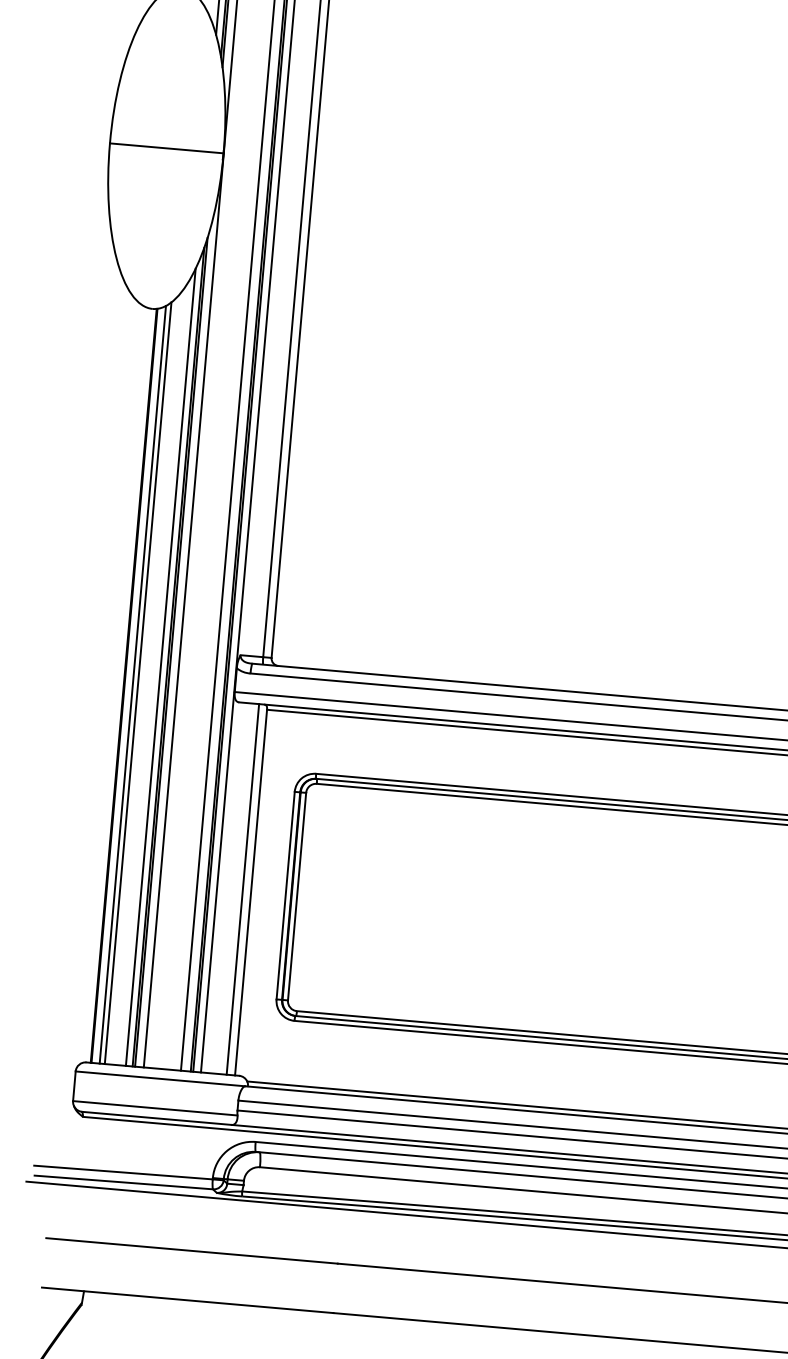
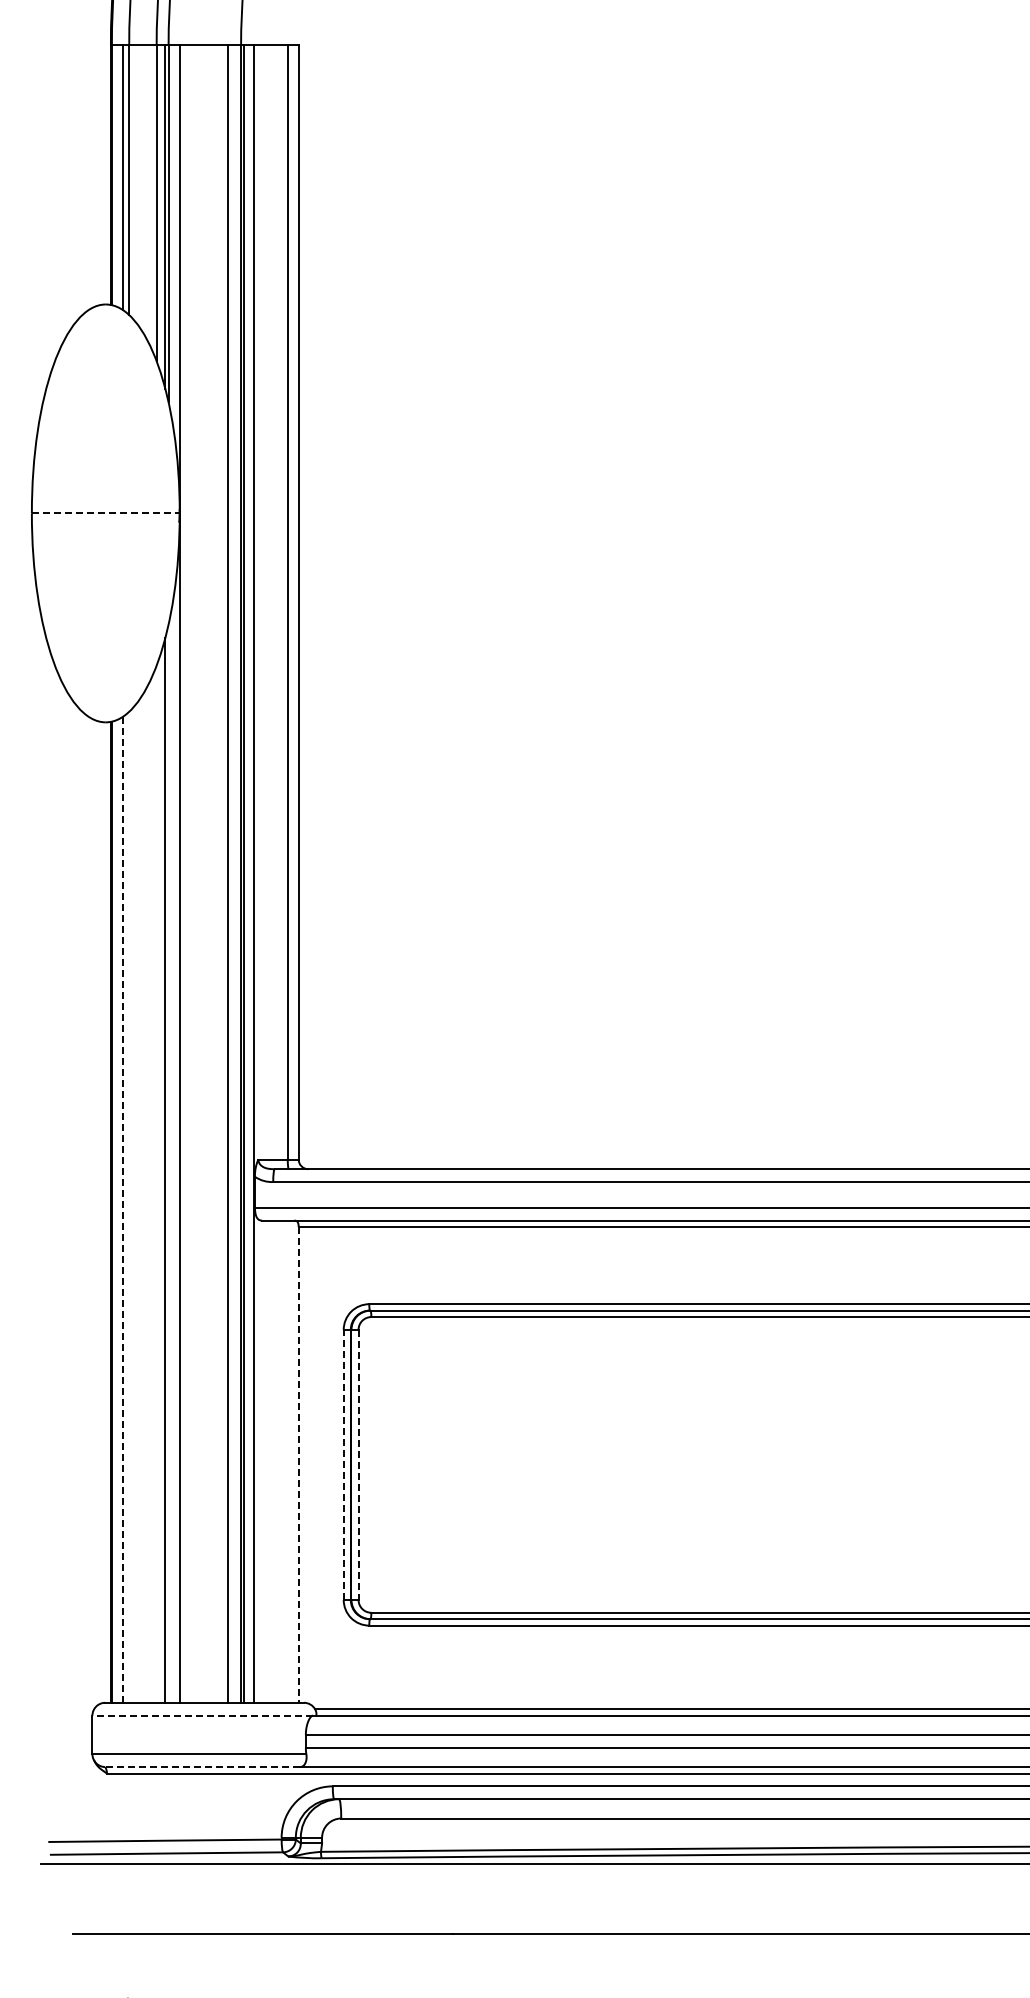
line: (166, 148) -> (105, 513), solid -> dashed
line: (171, 652) -> (168, 1163), removed
line: (160, 666) -> (156, 1183), removed
line: (138, 682) -> (129, 1206), removed
line: (132, 684) -> (122, 1209), solid -> dashed
line: (242, 889) -> (287, 1461), removed
line: (250, 892) -> (298, 1464), solid -> dashed
line: (285, 895) -> (343, 1464), solid -> dashed
line: (296, 897) -> (358, 1465), solid -> dashed
line: (160, 1078) -> (202, 1715), solid -> dashed
line: (156, 1118) -> (202, 1767), solid -> dashed

